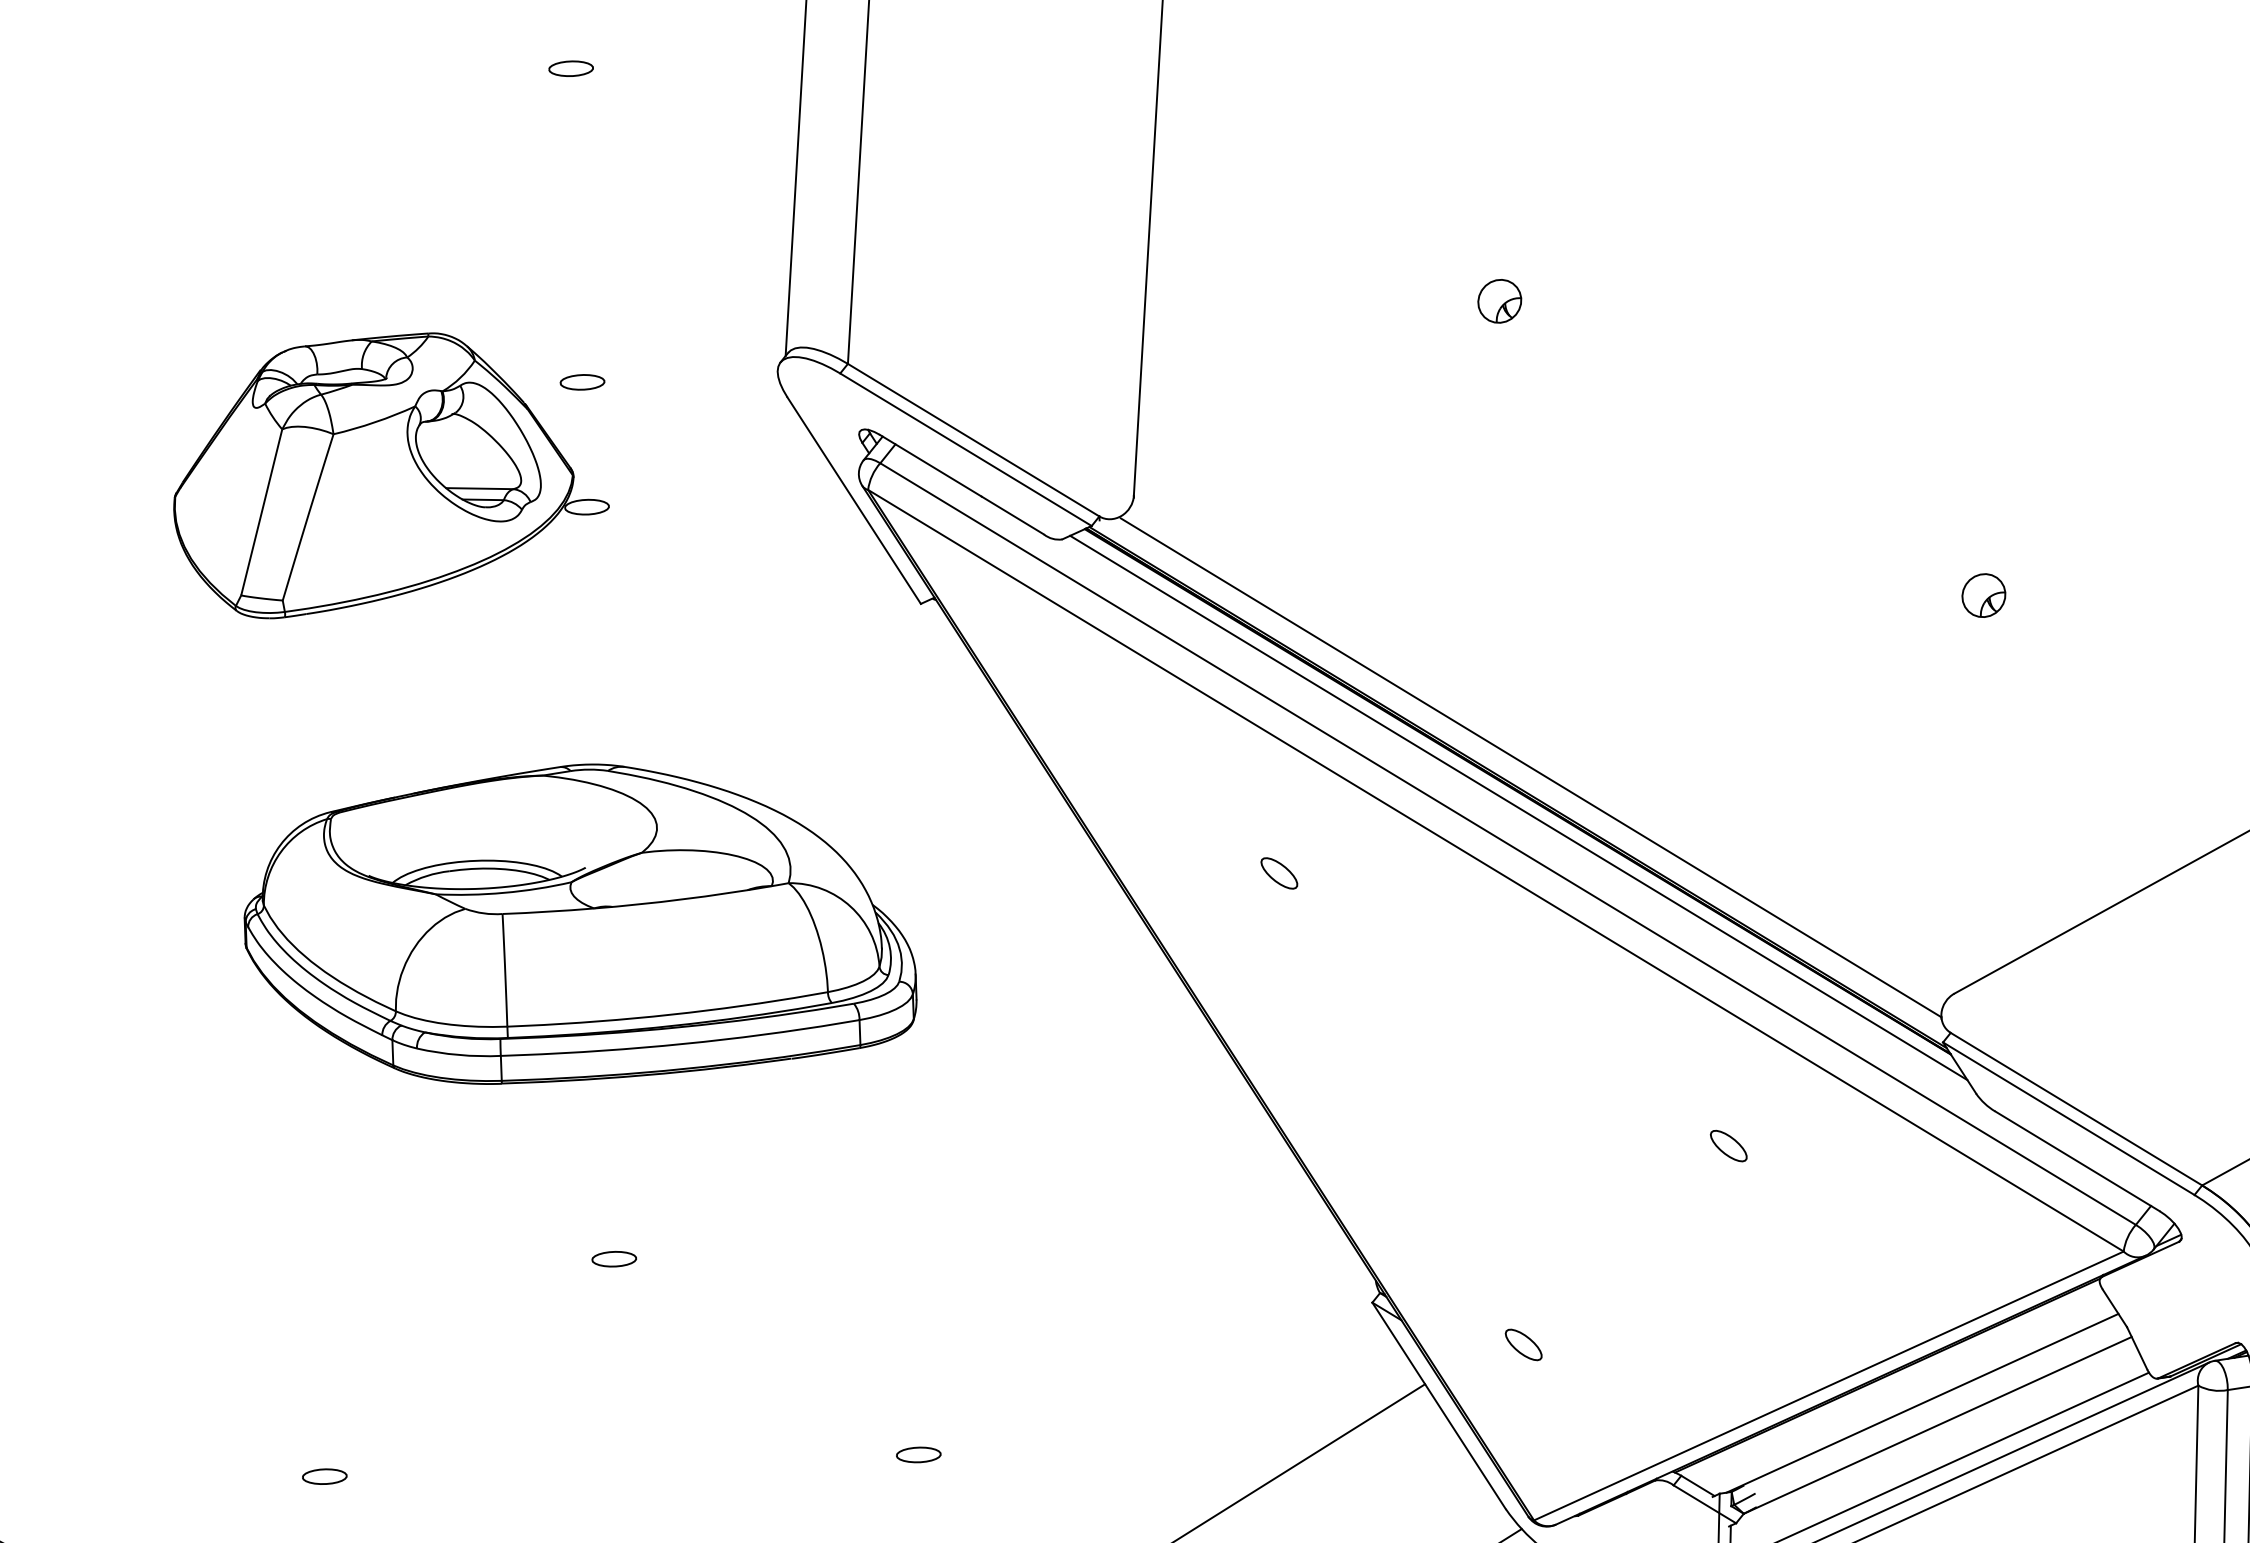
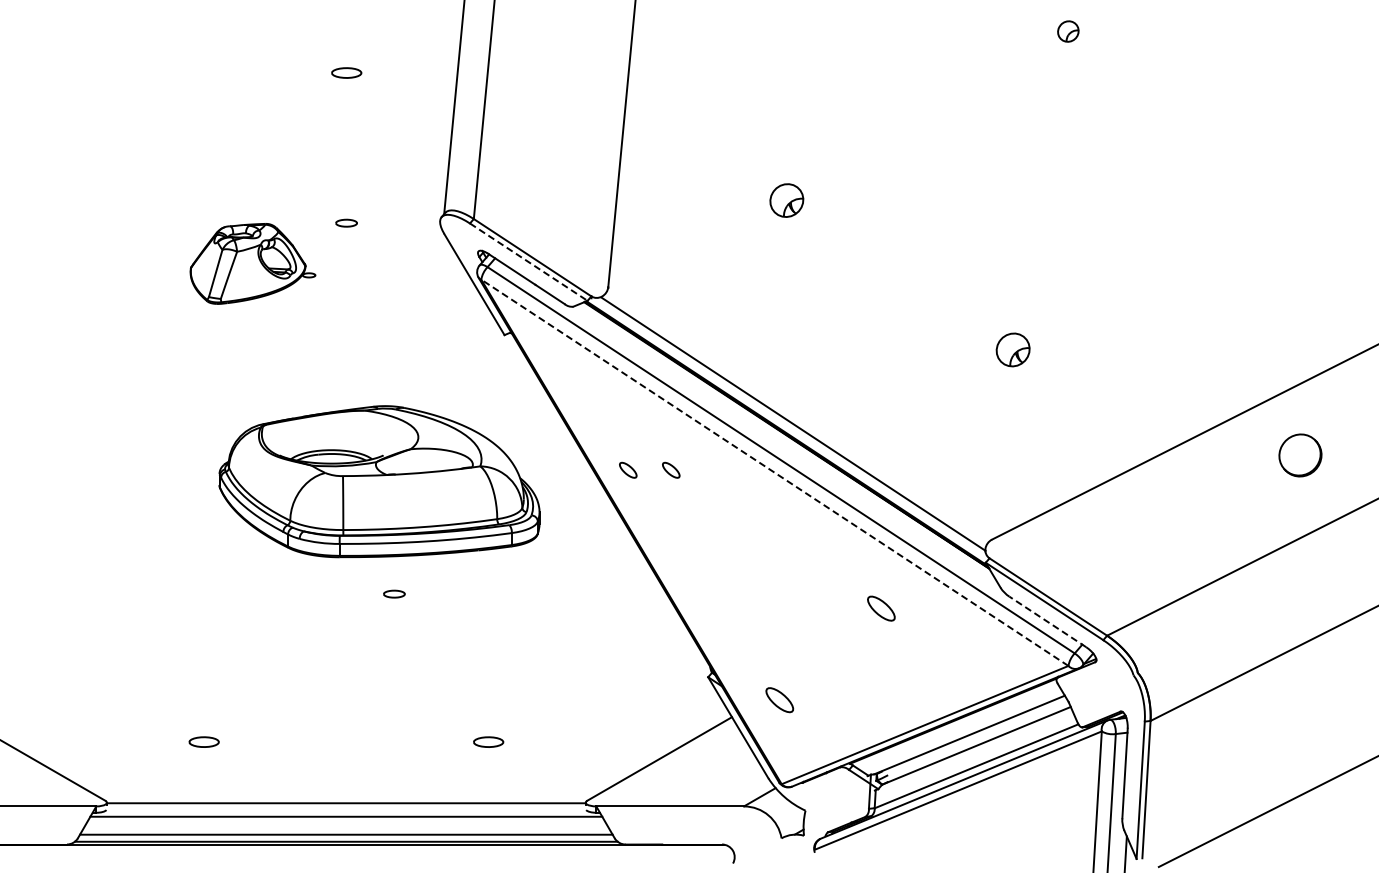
part: (570, 67) -> (346, 72), size x1.4
part: (1499, 301) -> (786, 200), size x1.6
line: (967, 450) -> (529, 262), solid -> dashed
part: (389, 473) -> (252, 263), size x0.6
part: (1982, 595) -> (1012, 349), size x1.6
line: (1517, 808) -> (786, 443), removed
line: (1495, 870) -> (774, 472), solid -> dashed
part: (1190, 875) -> (628, 469), added
part: (579, 922) -> (379, 481), moved
part: (1728, 1145) -> (881, 608), size x1.6
line: (2076, 1160) -> (1047, 621), solid -> dashed
part: (614, 1257) -> (394, 593), moved
part: (1522, 1343) -> (779, 699), size x1.6
part: (918, 1453) -> (488, 741), size x1.4
part: (323, 1475) -> (203, 741), size x1.4

